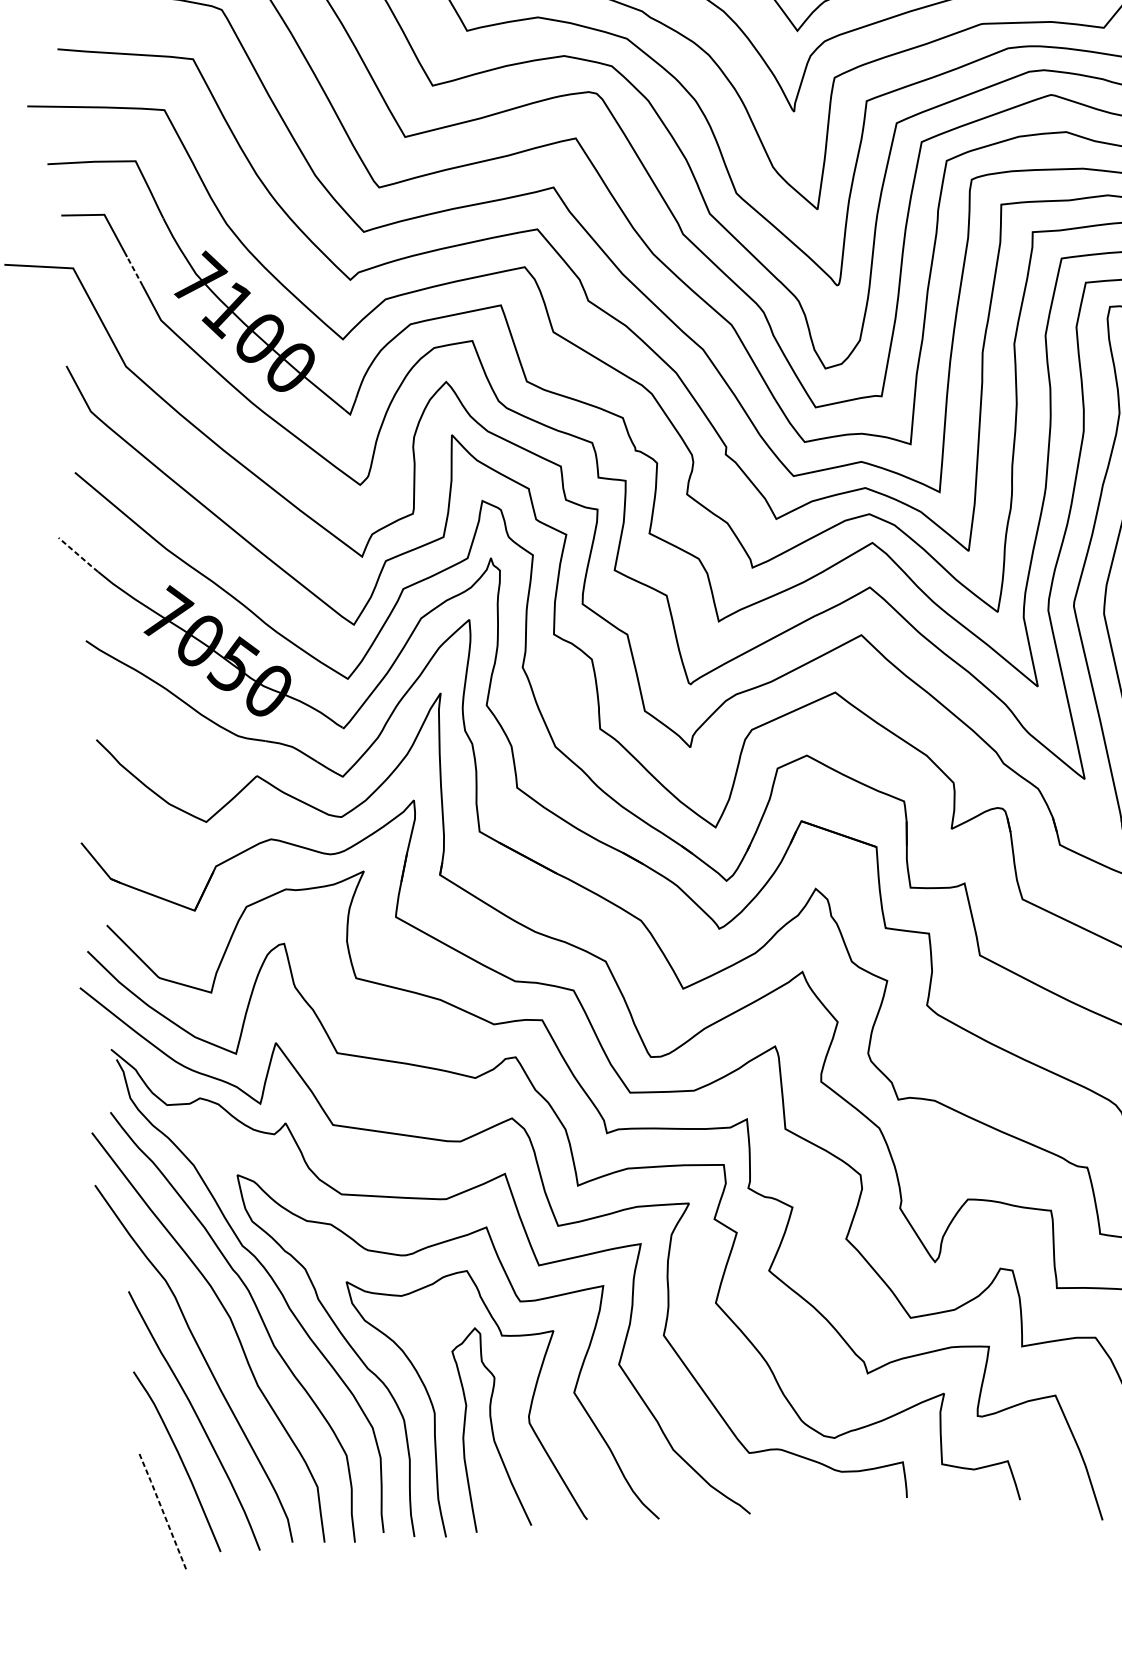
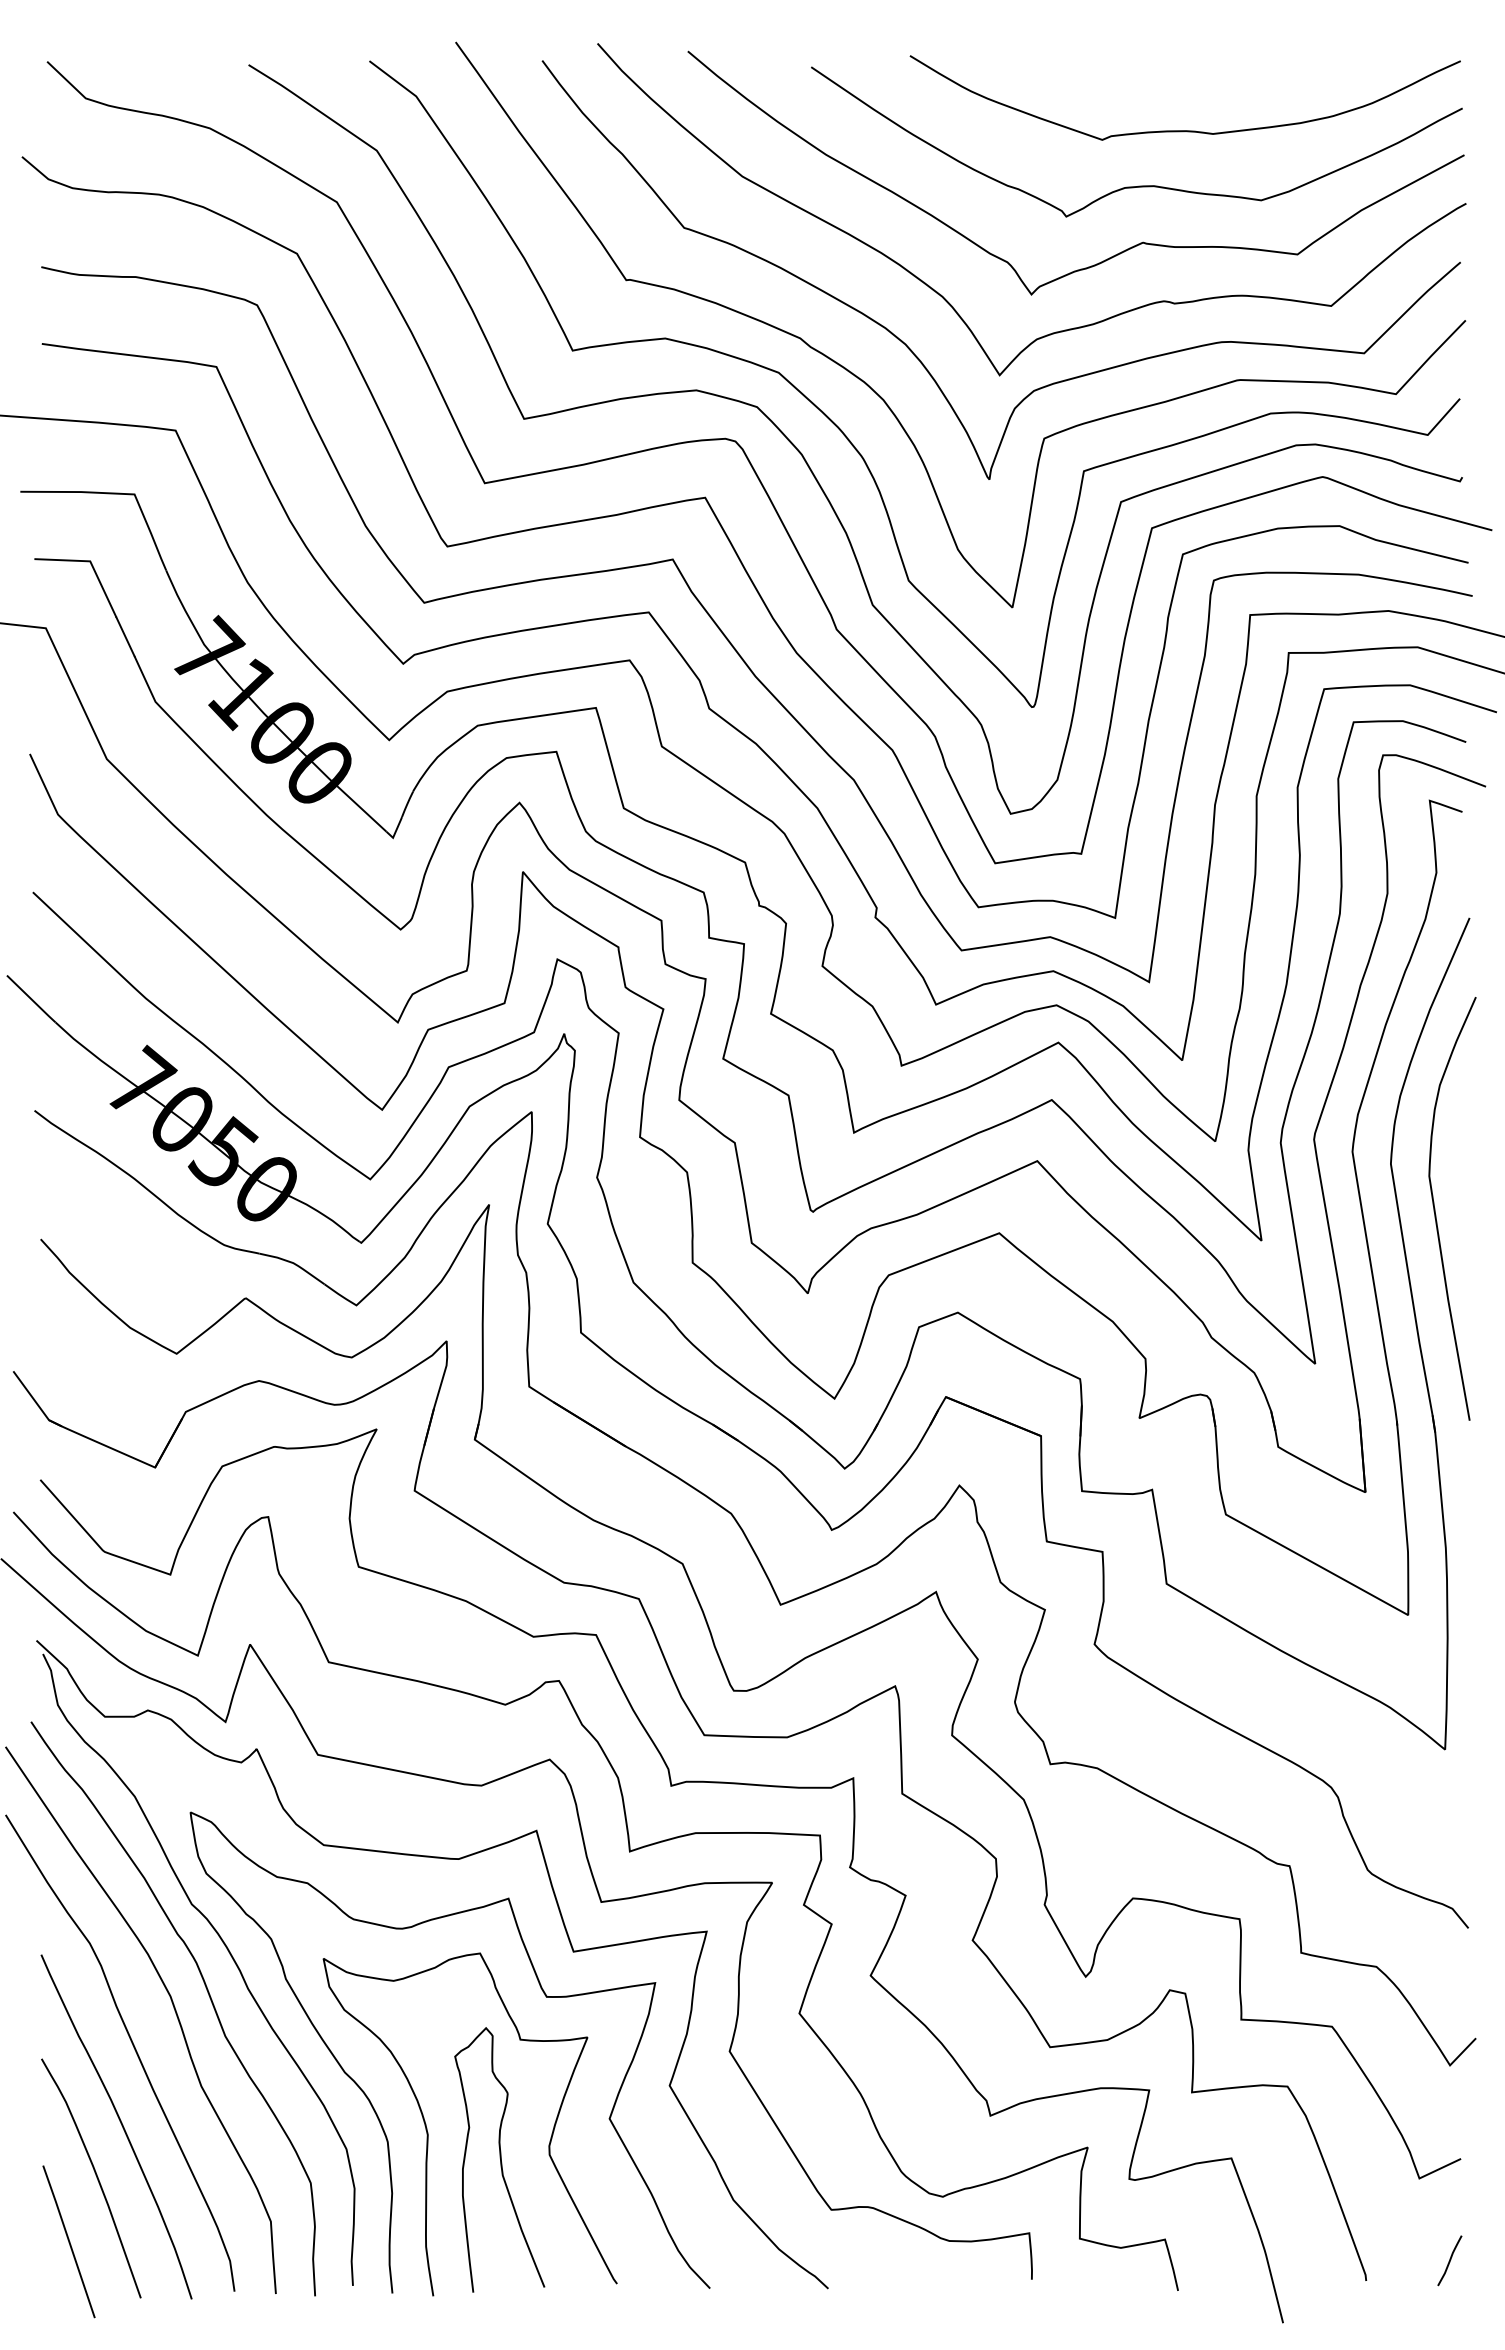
line: (134, 271) -> (125, 636), dashed -> solid
line: (78, 555) -> (31, 999), dashed -> solid
line: (163, 1511) -> (69, 2241), dashed -> solid

